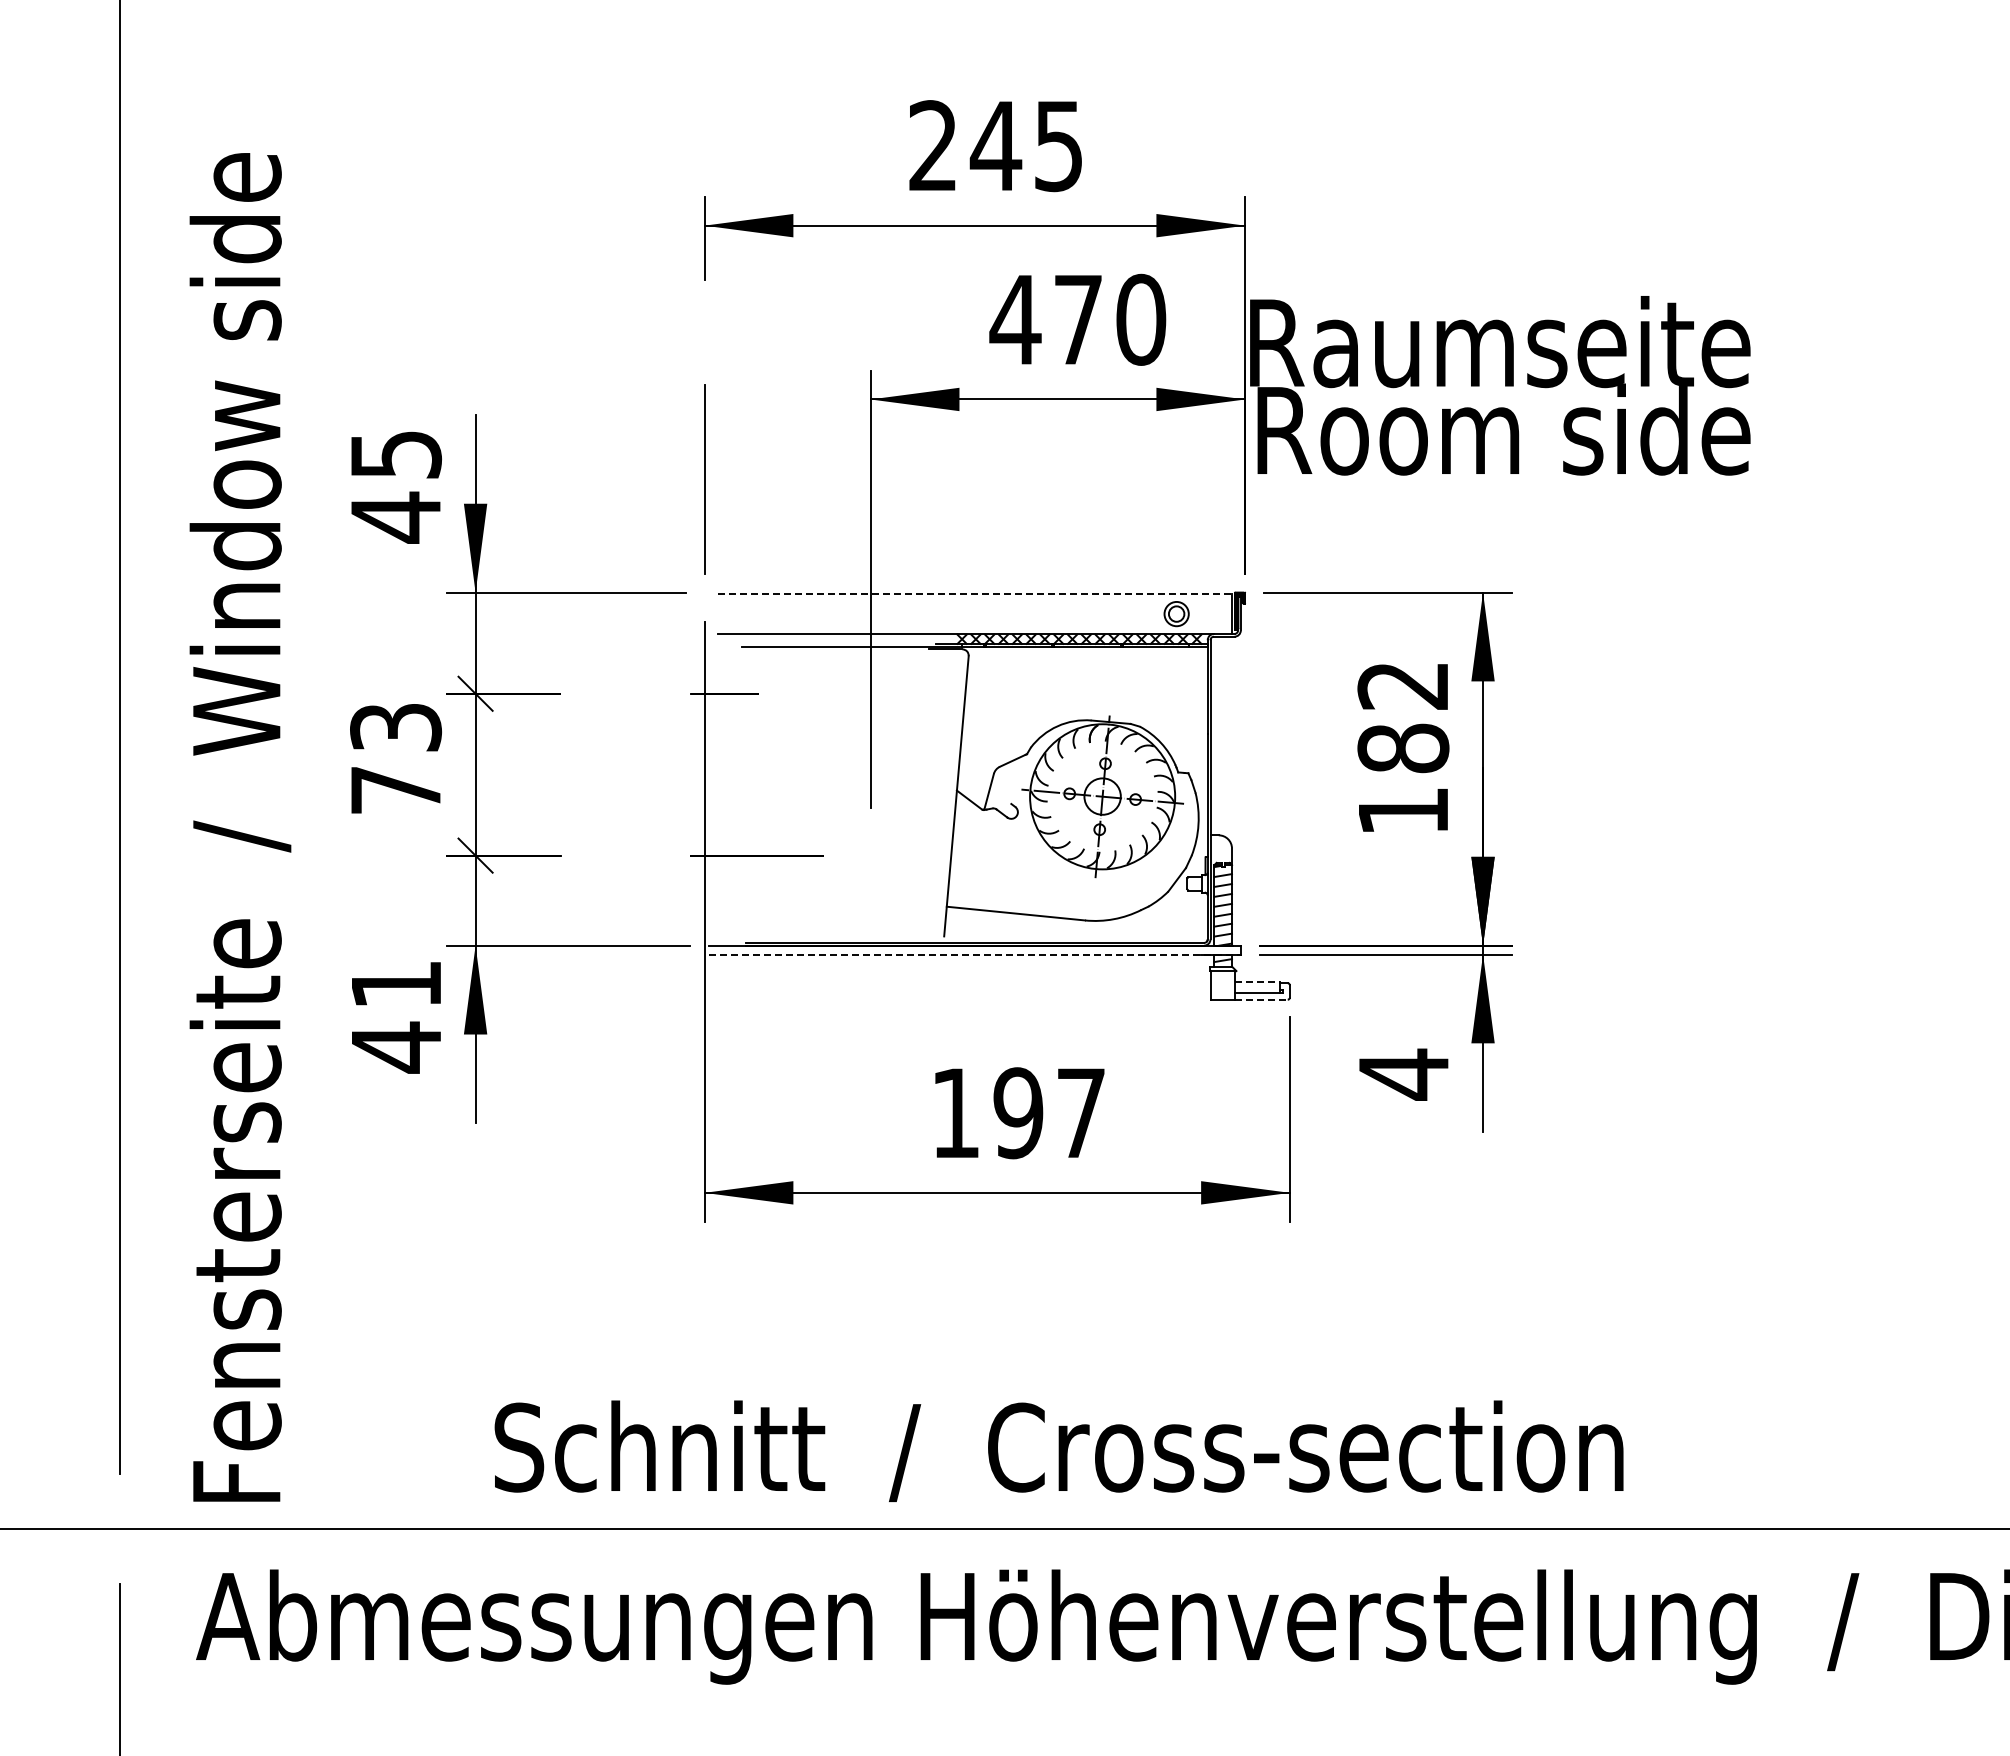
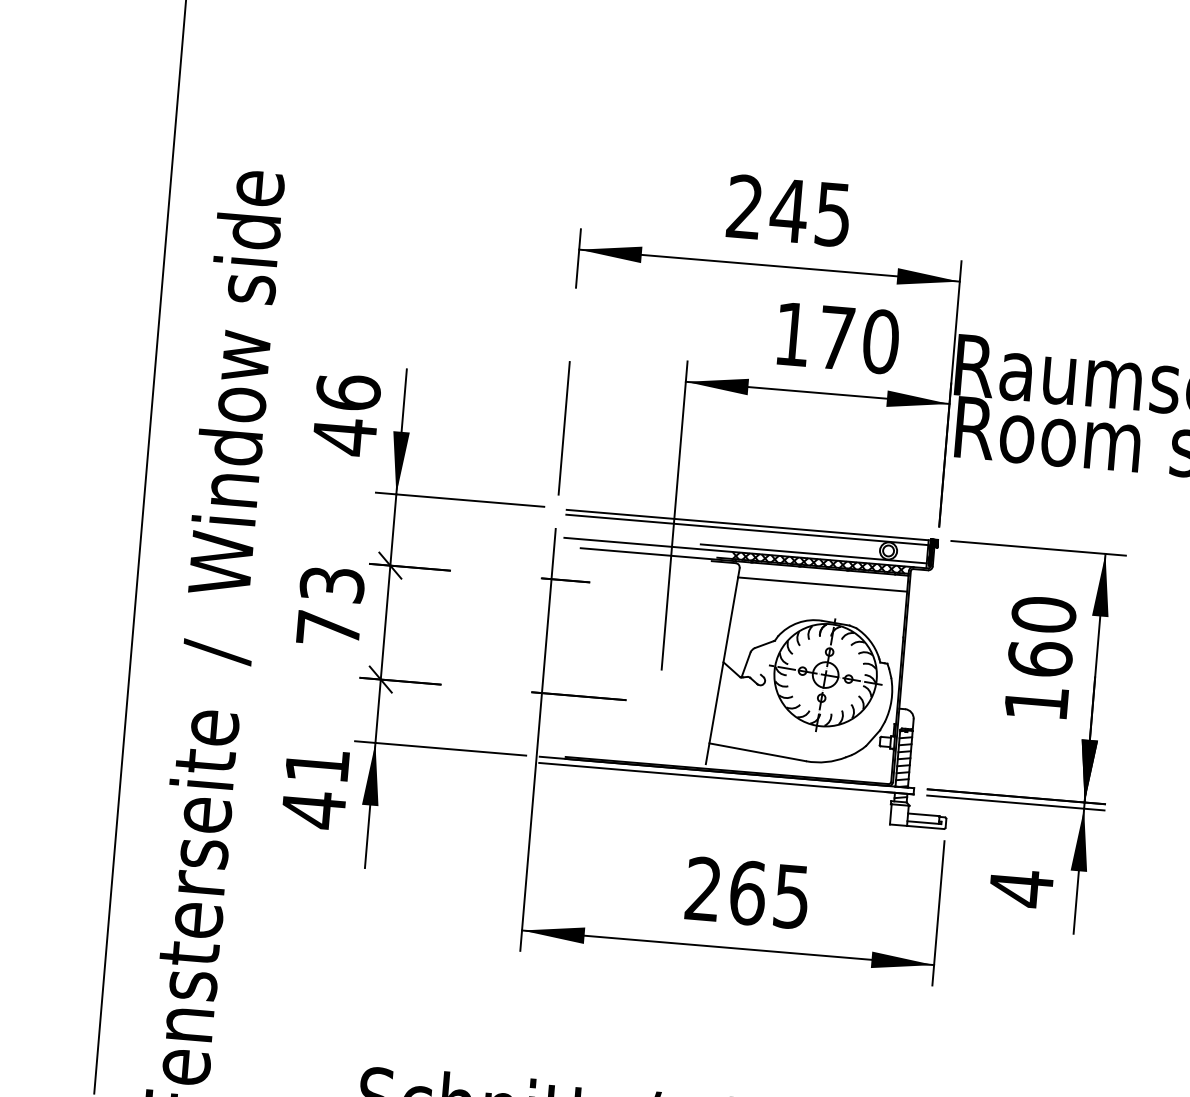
text: (1015, 319) -> (792, 334), 470 -> 170
text: (396, 454) -> (348, 392), 45 -> 46
line: (975, 594) -> (748, 525), dashed -> solid
line: (974, 601) -> (747, 530), added
line: (1071, 627) -> (813, 554), added
line: (1087, 669) -> (822, 584), added
text: (1403, 716) -> (1042, 636), 182 -> 160
line: (974, 954) -> (726, 778), dashed -> solid
line: (1258, 982) -> (924, 815), dashed -> solid
line: (1262, 999) -> (926, 827), dashed -> solid
text: (1017, 1113) -> (747, 893), 197 -> 265

